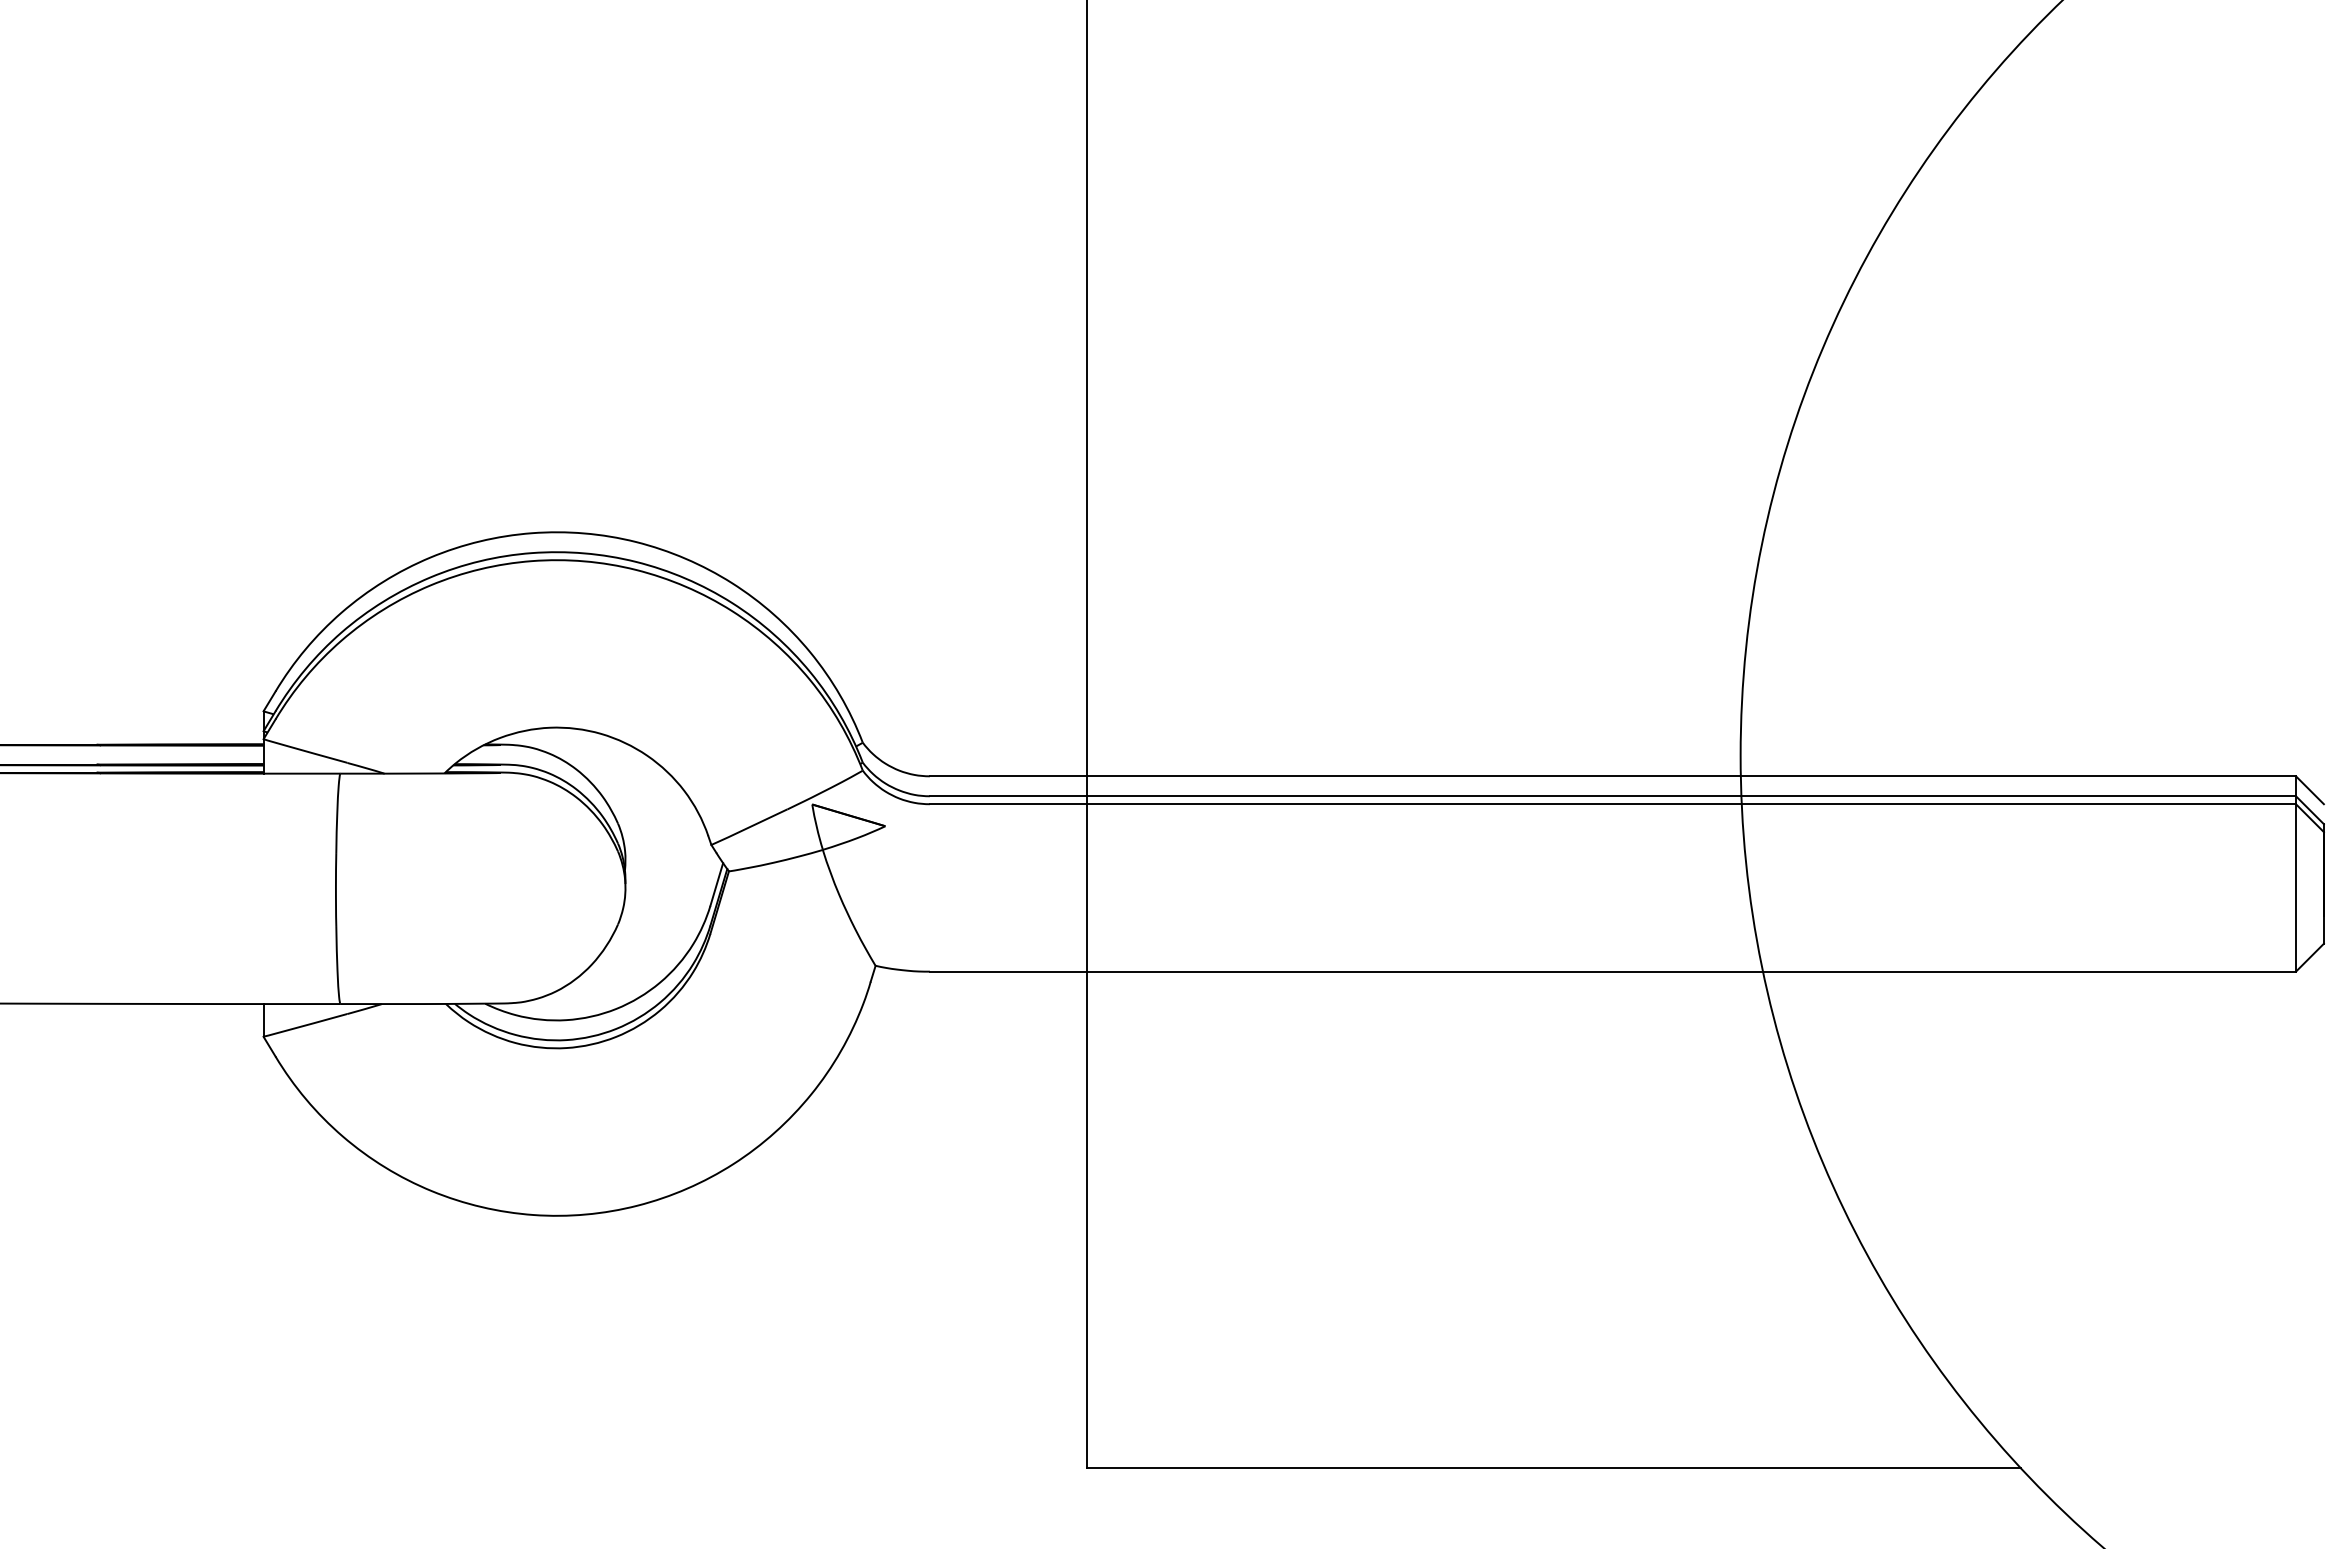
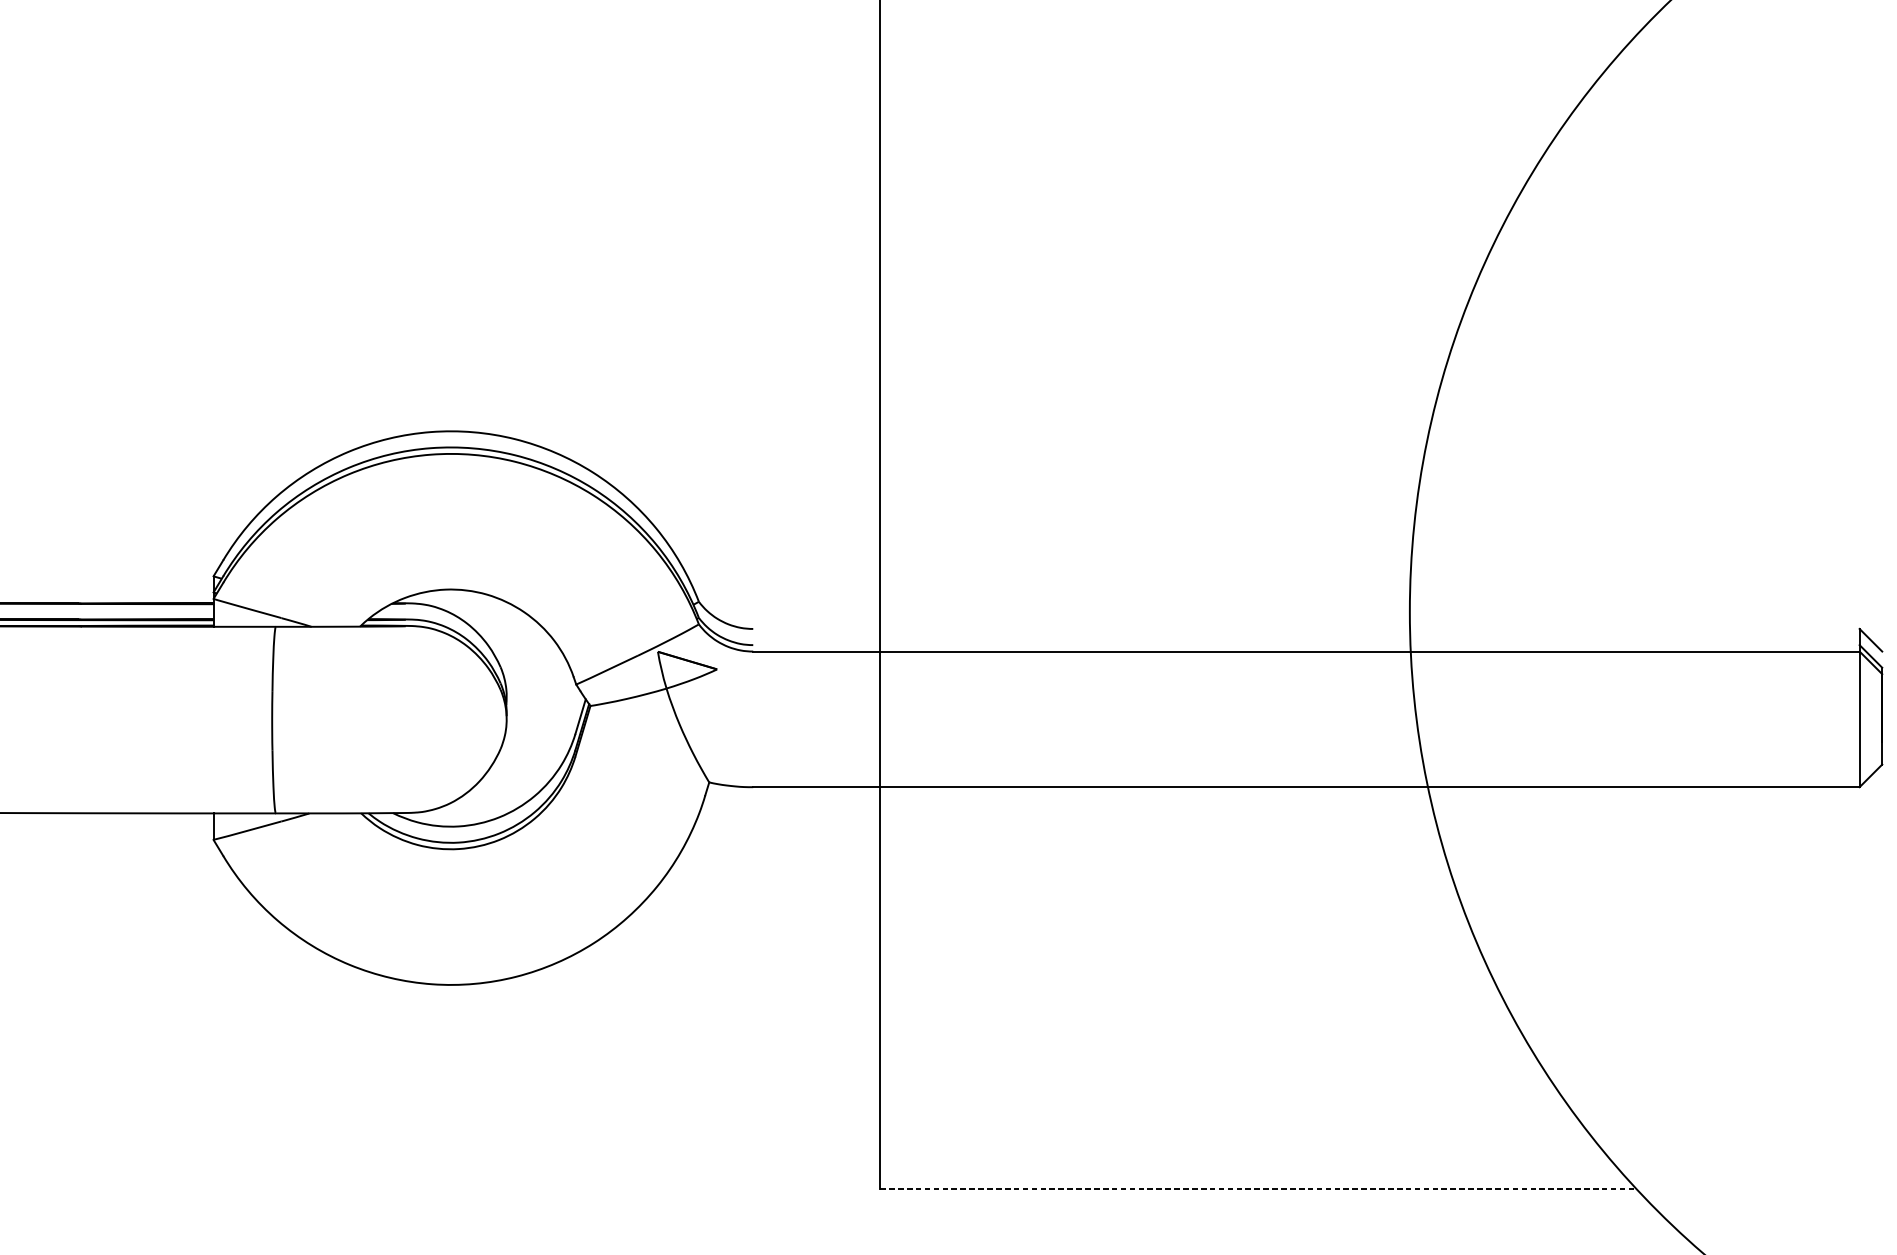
line: (1612, 776) -> (1306, 629), removed
line: (1612, 796) -> (1306, 645), removed
line: (1554, 1468) -> (1259, 1189), solid -> dashed

